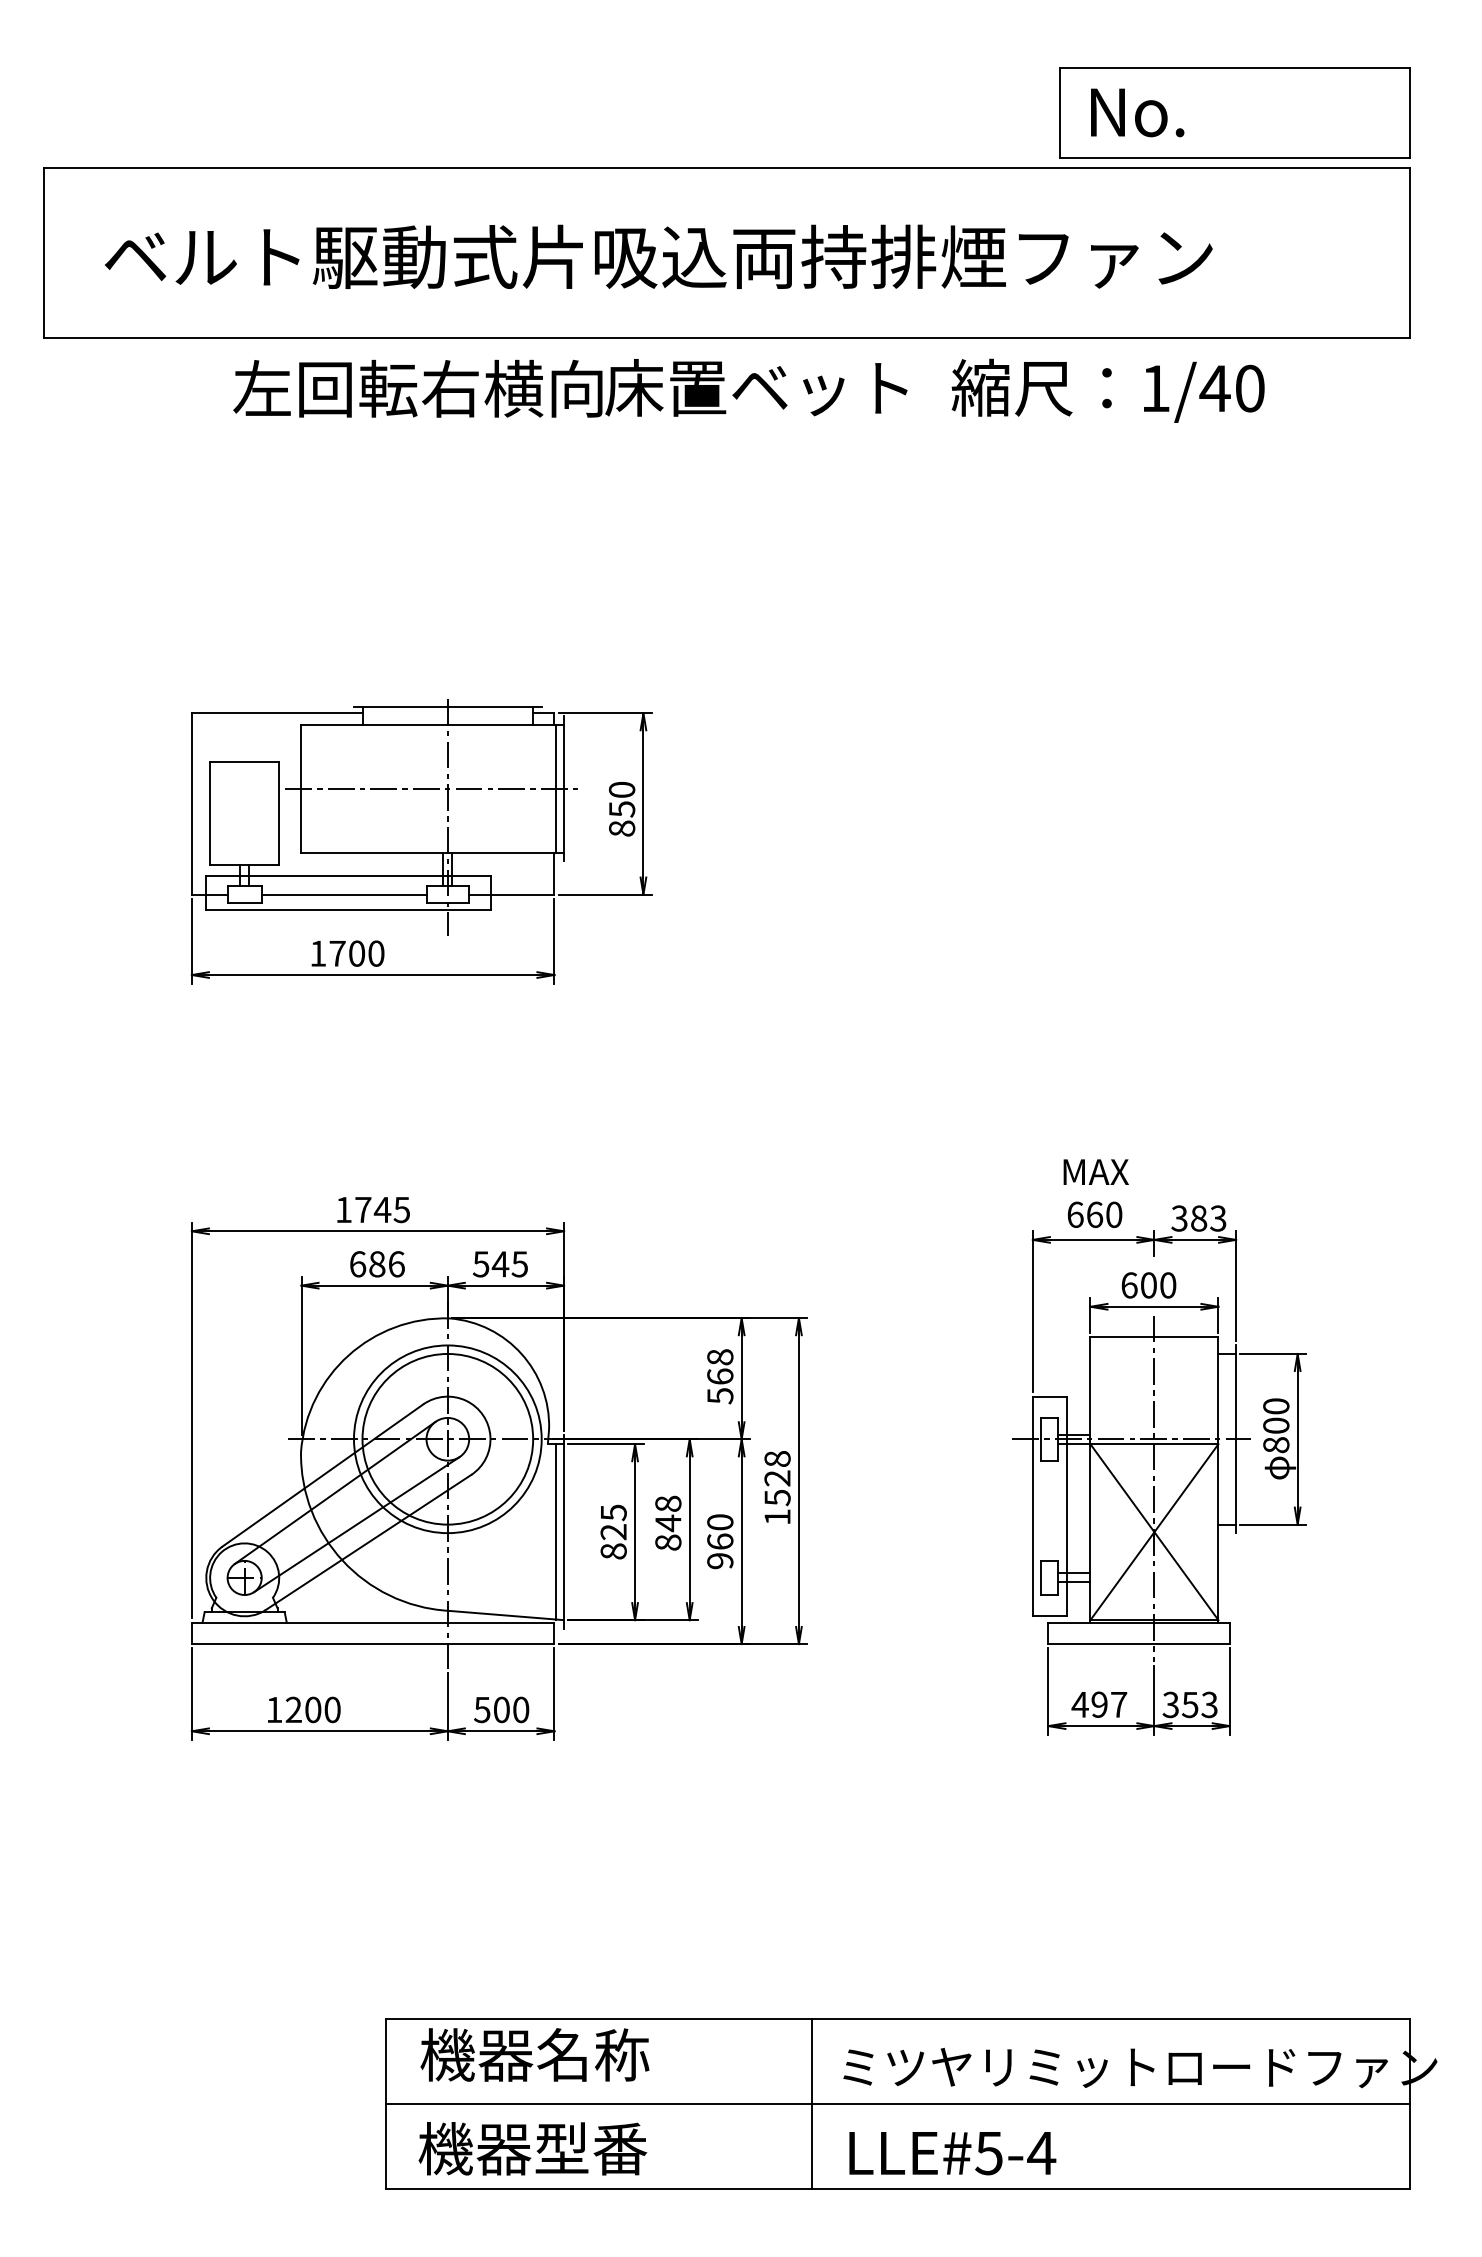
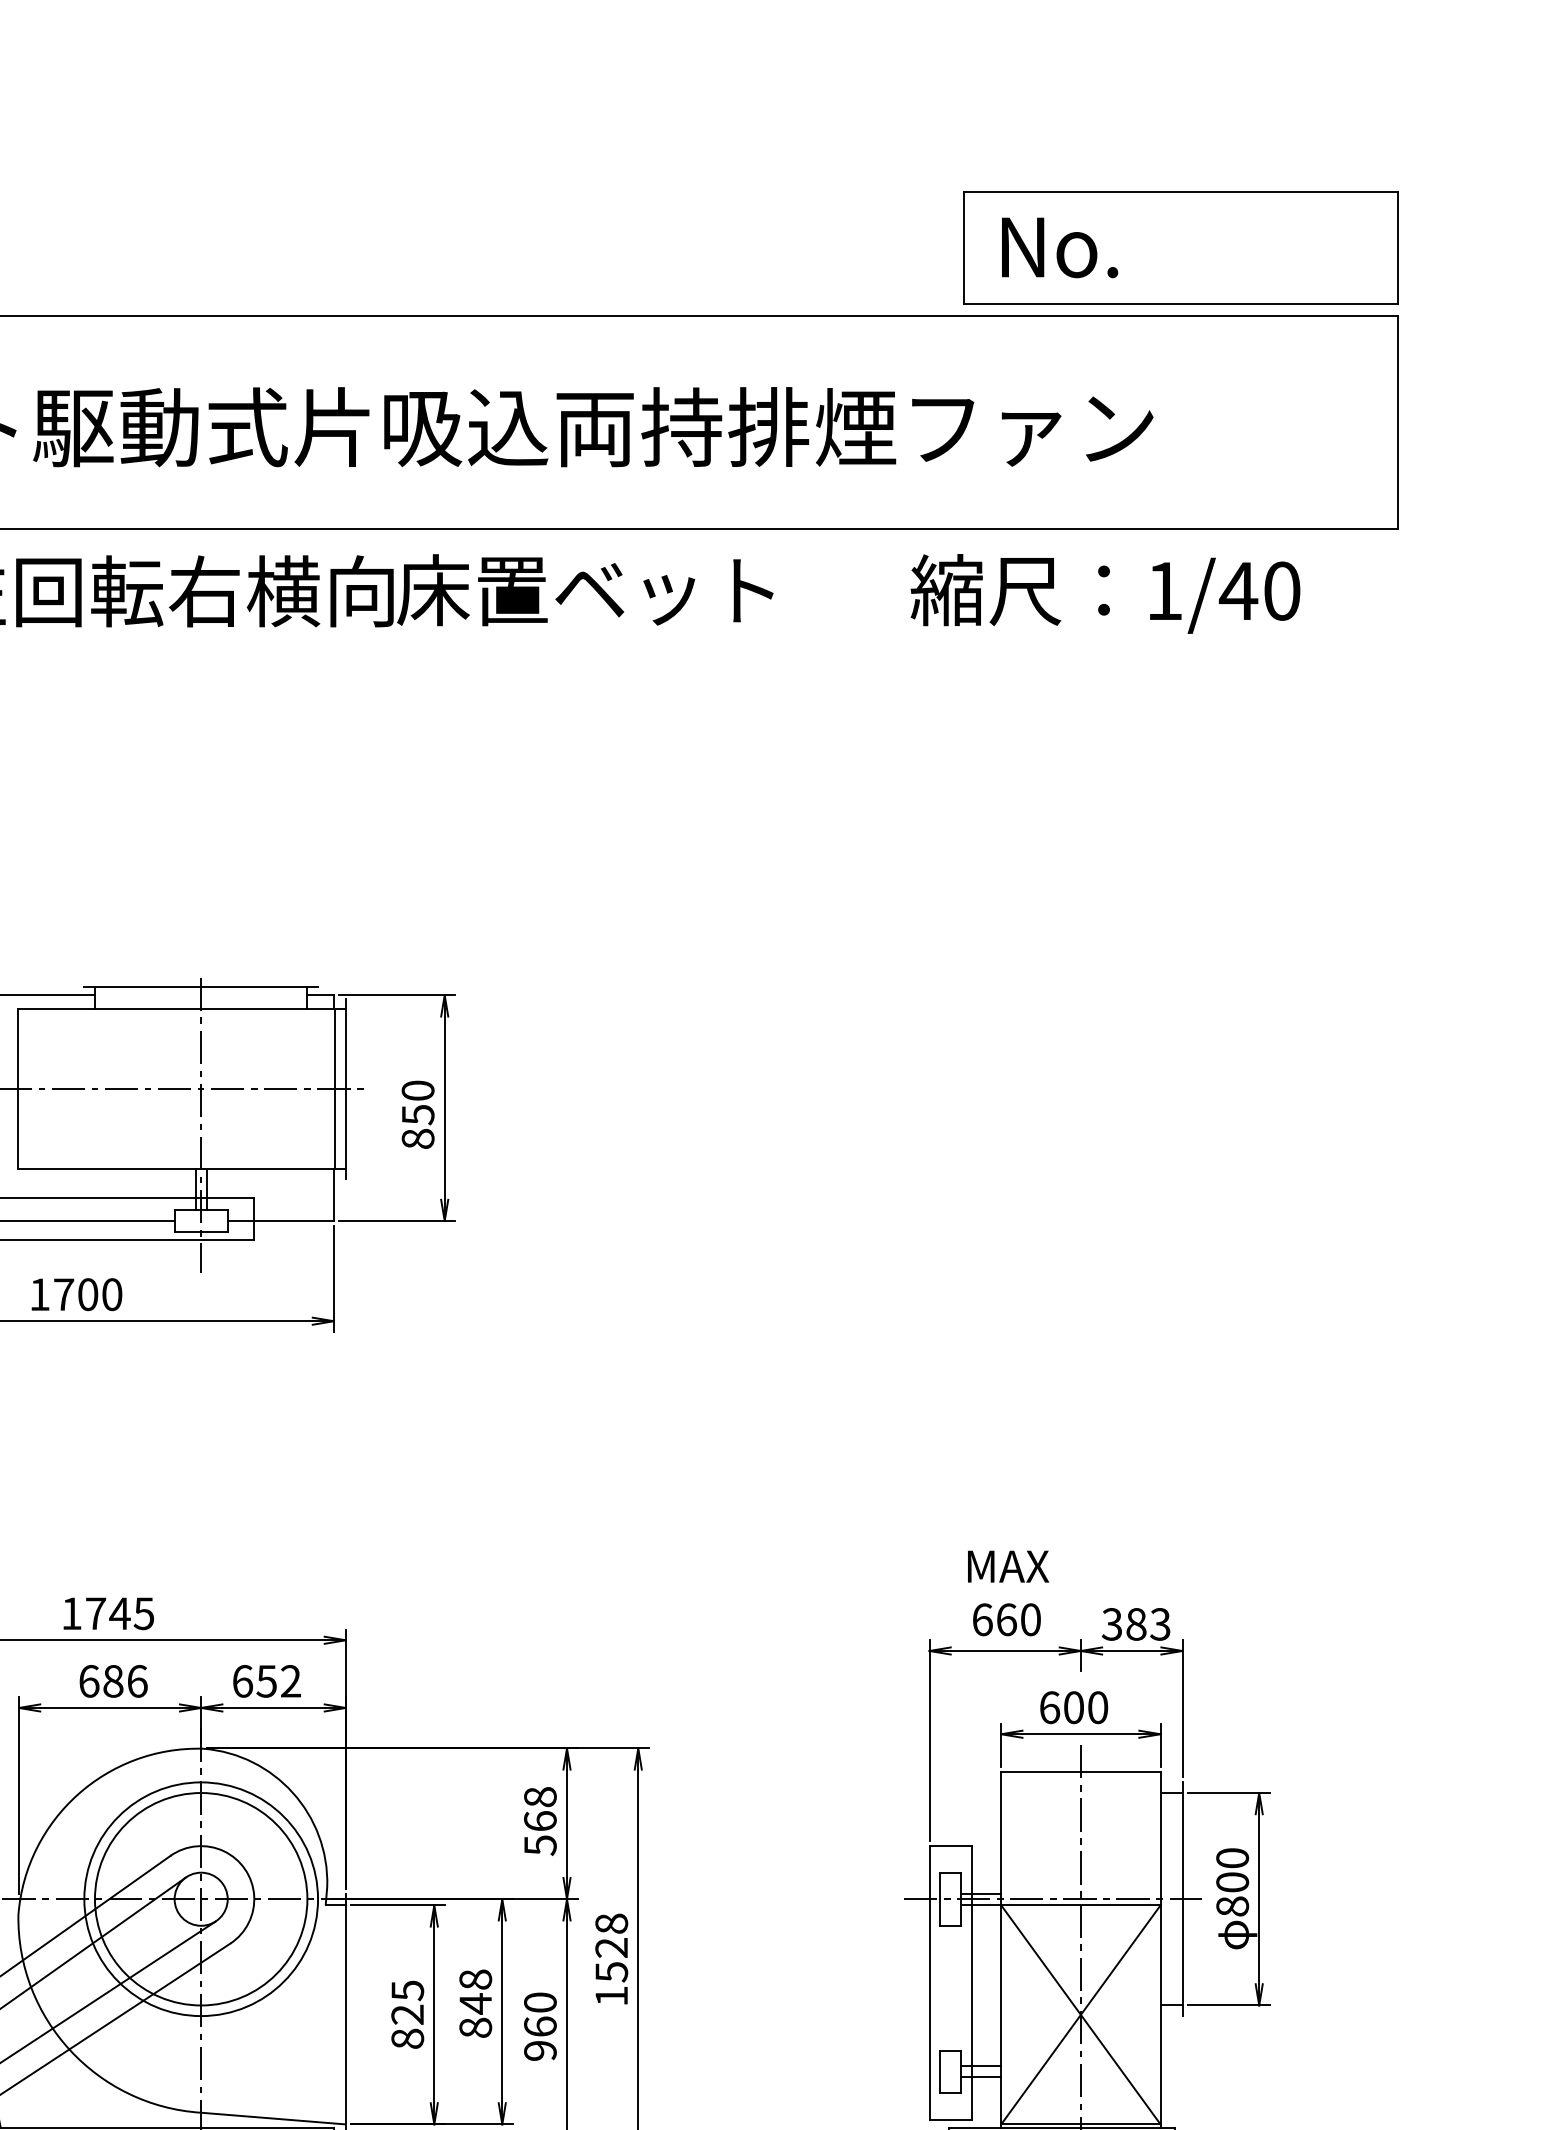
text: (1107, 390) -> (1104, 593), moved
text: (499, 1264) -> (265, 1681), 545 -> 652
line: (555, 1532) -> (335, 2015), removed

